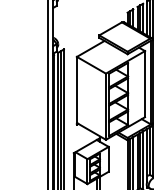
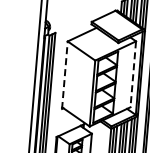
line: (145, 84) -> (133, 74), solid -> dashed
line: (76, 90) -> (64, 74), solid -> dashed

